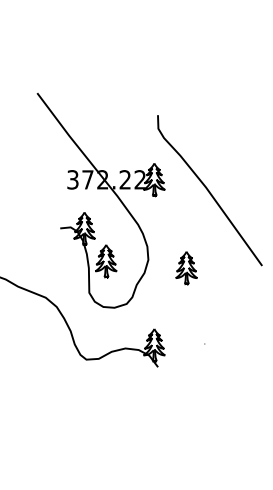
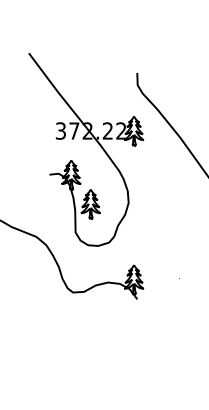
part: (186, 268) -> (162, 210), removed

